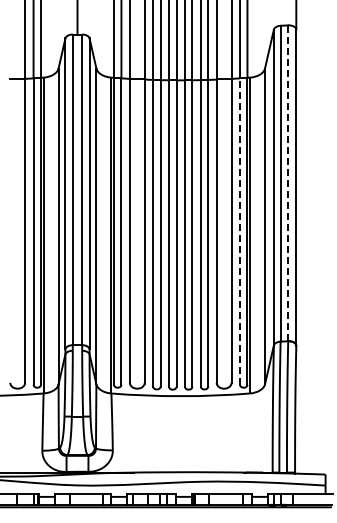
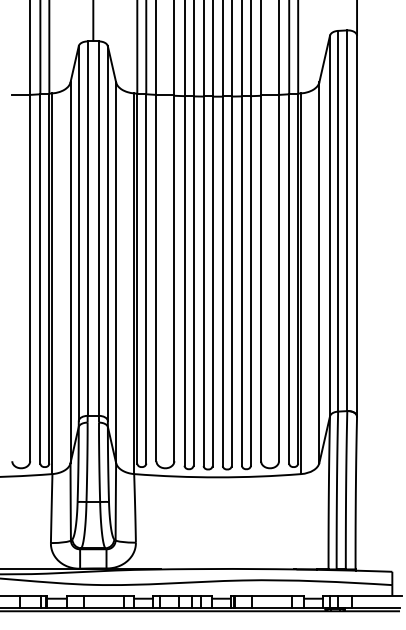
line: (288, 183) -> (347, 220), dashed -> solid
line: (240, 231) -> (289, 278), dashed -> solid

